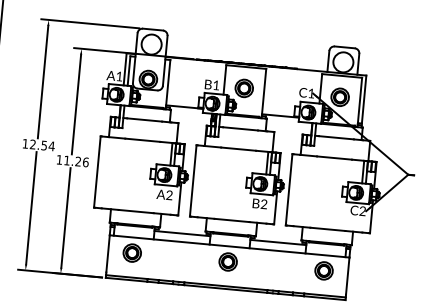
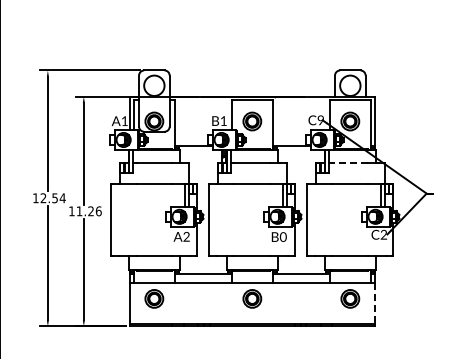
text: (311, 93) -> (320, 120), C1 -> C9
line: (336, 137) -> (350, 162), solid -> dashed
text: (263, 204) -> (282, 237), B2 -> B0
line: (347, 275) -> (374, 301), solid -> dashed

